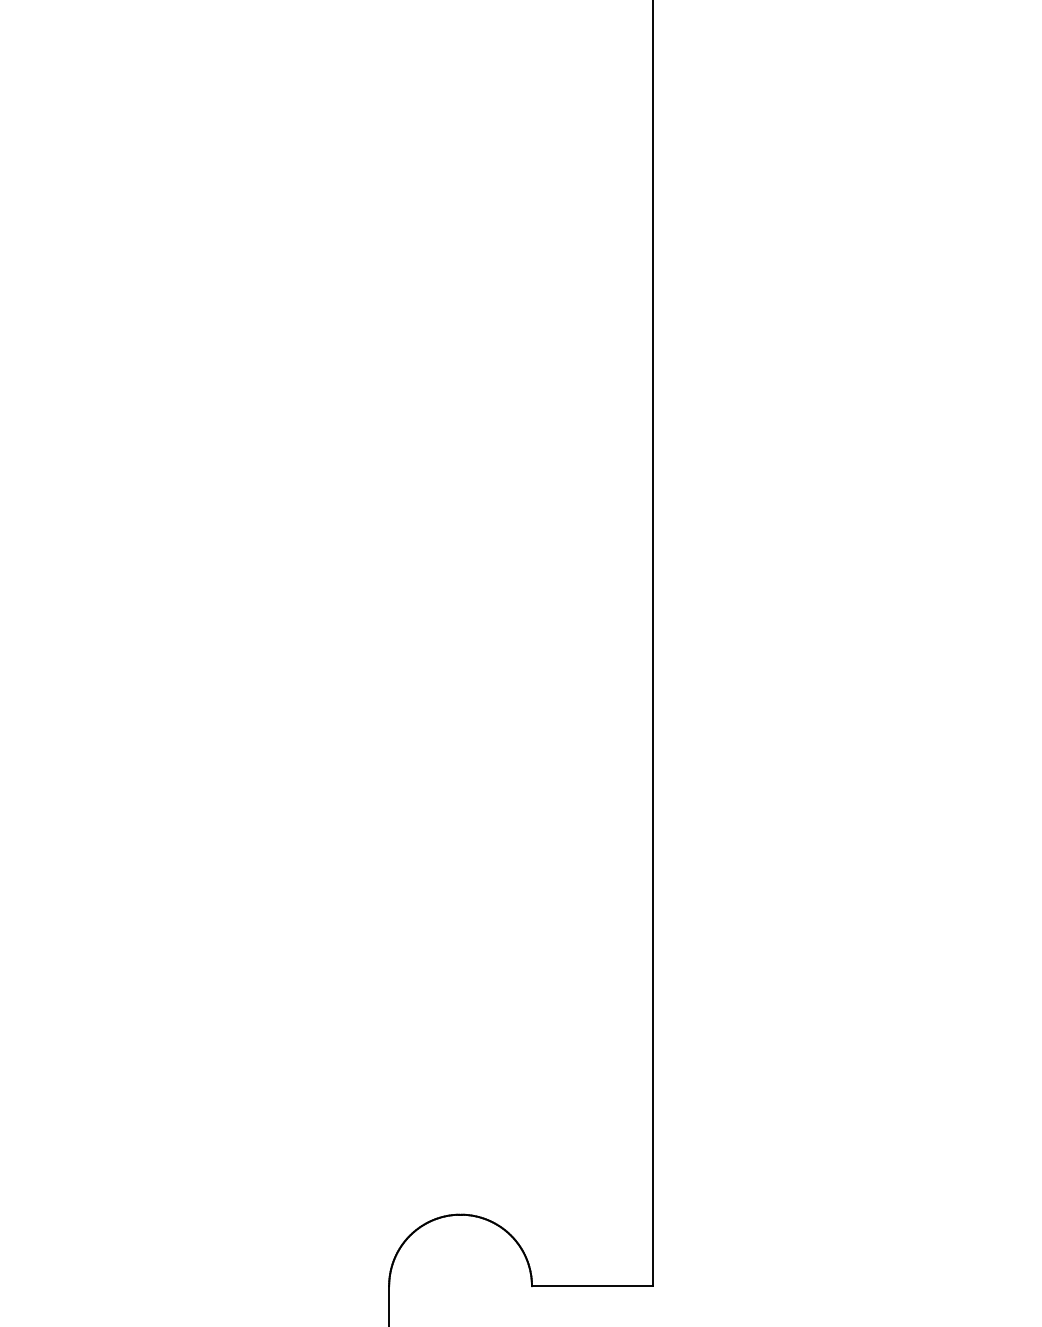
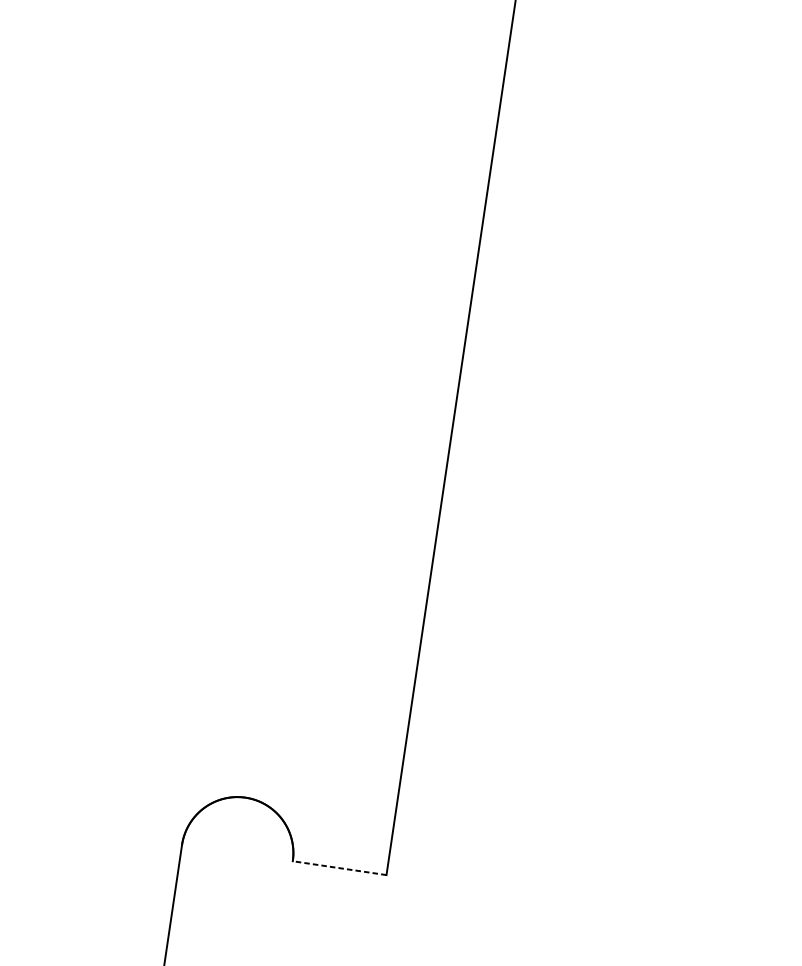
line: (591, 1286) -> (338, 868), solid -> dashed

